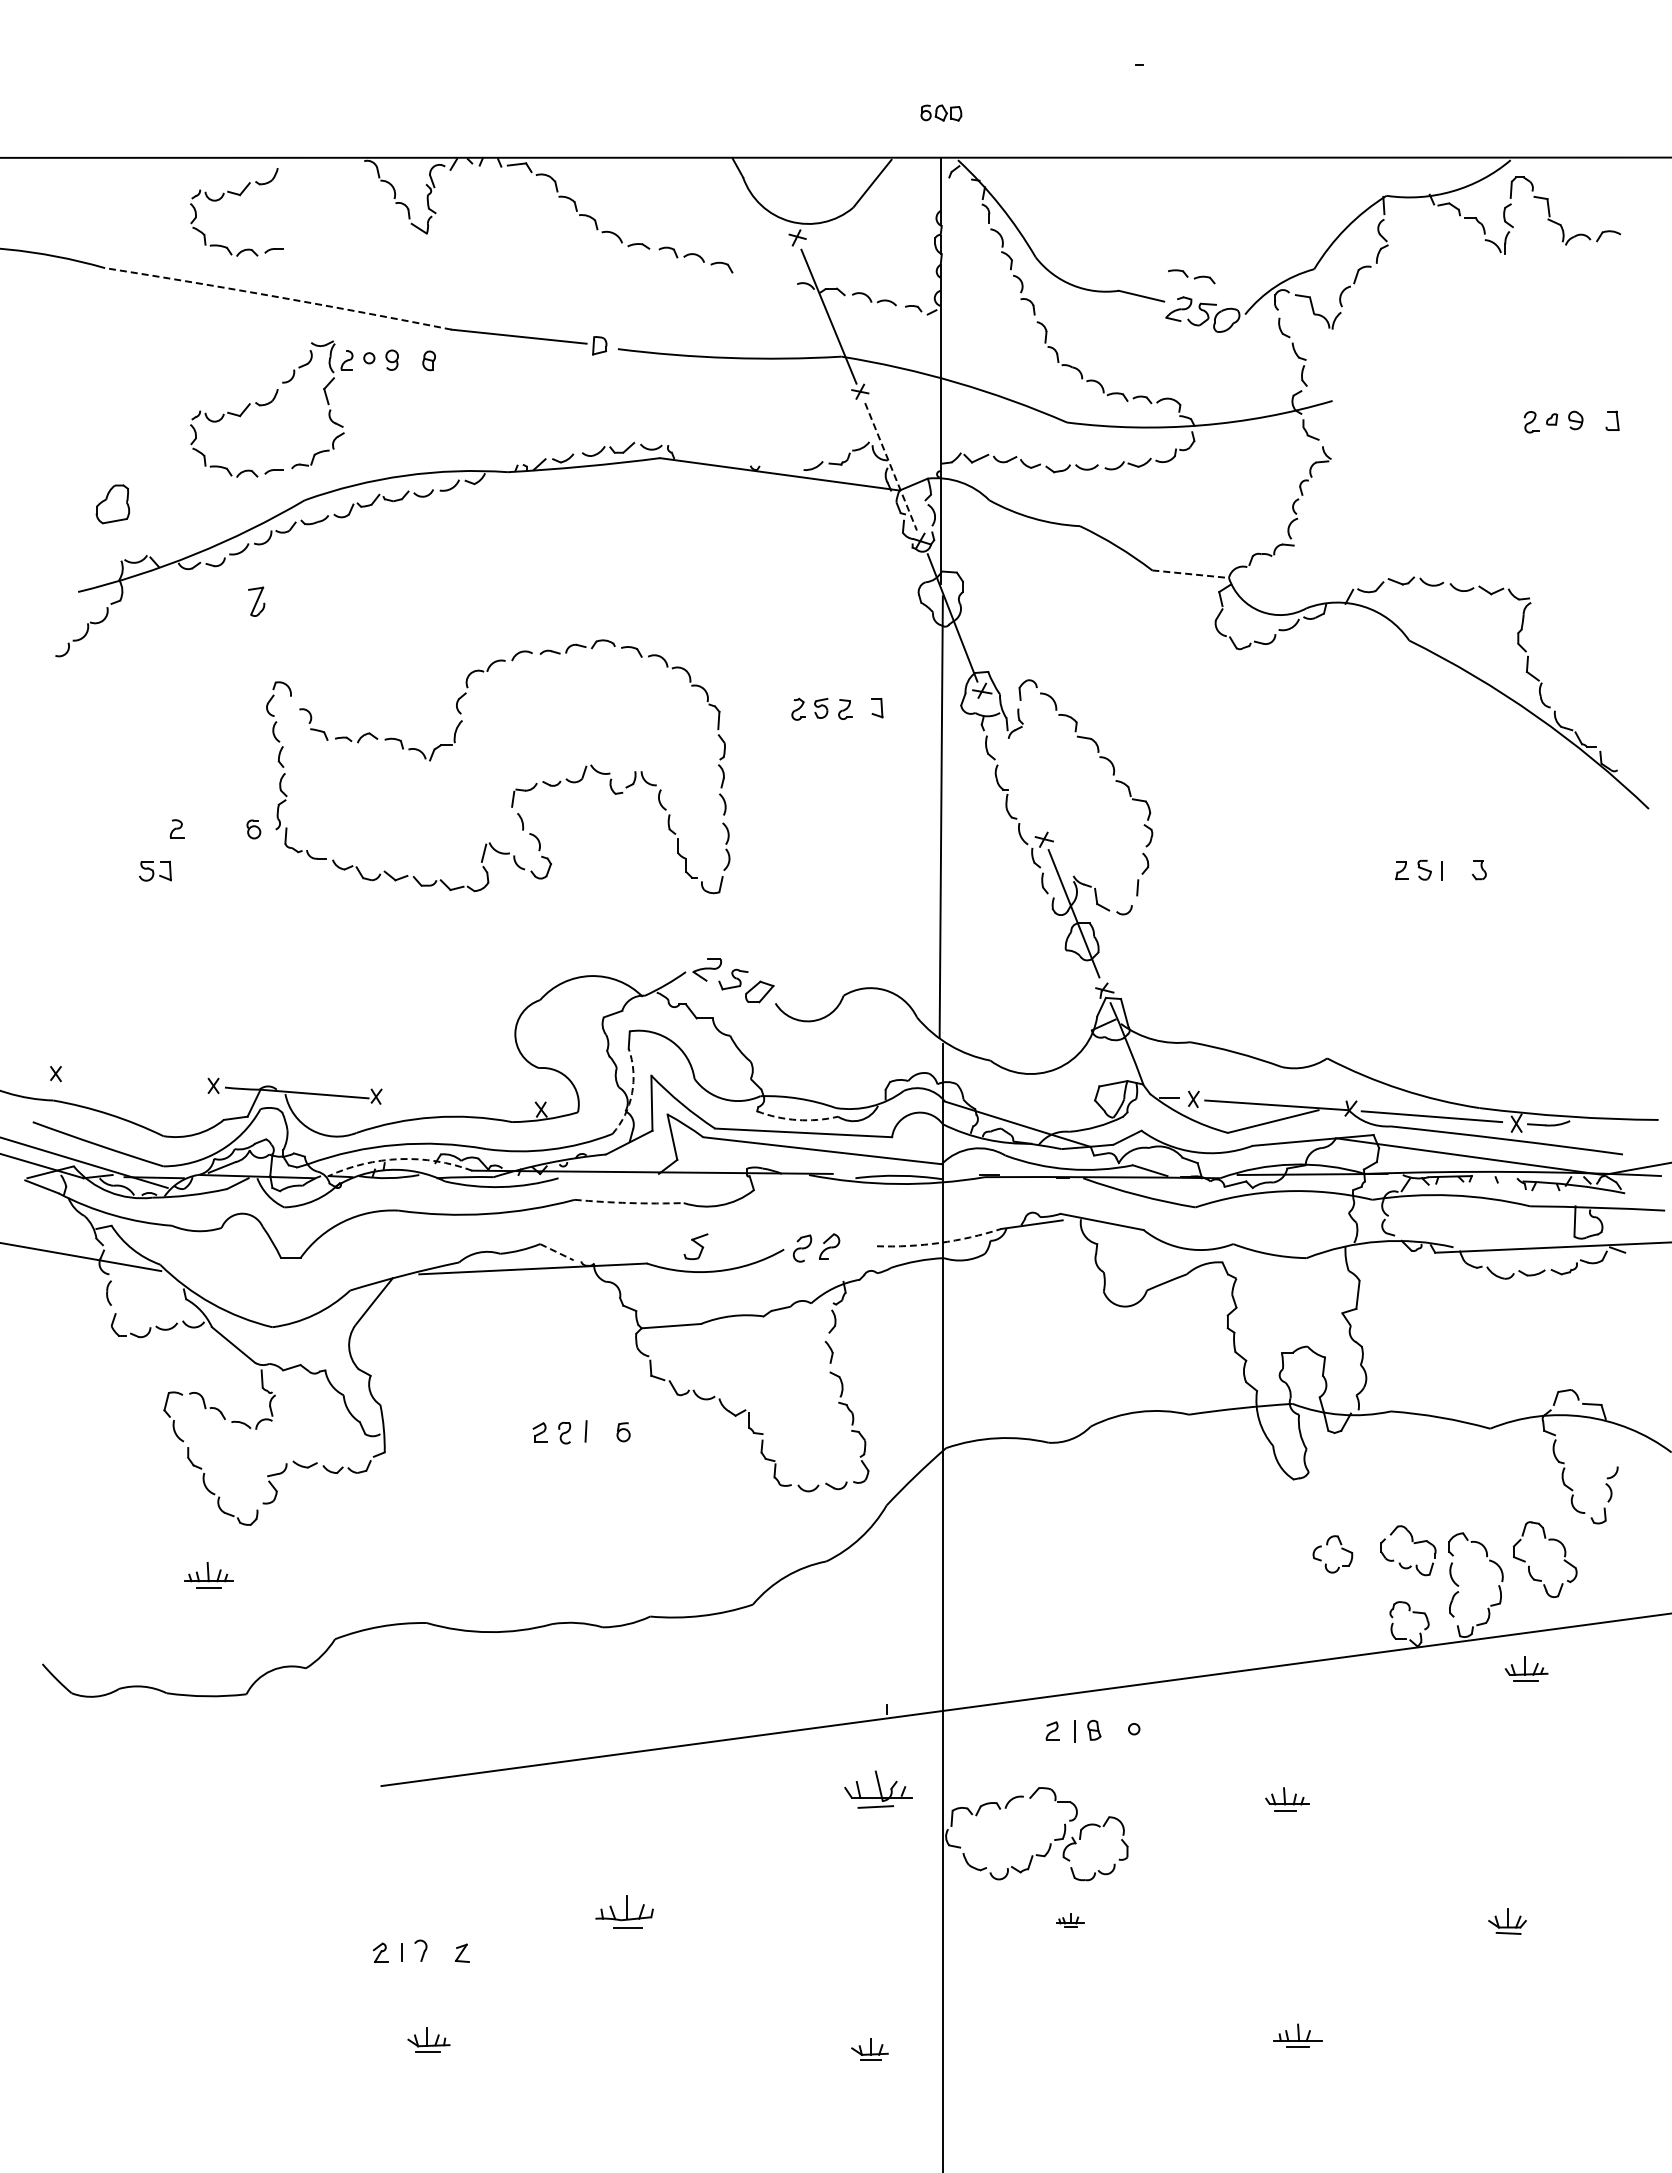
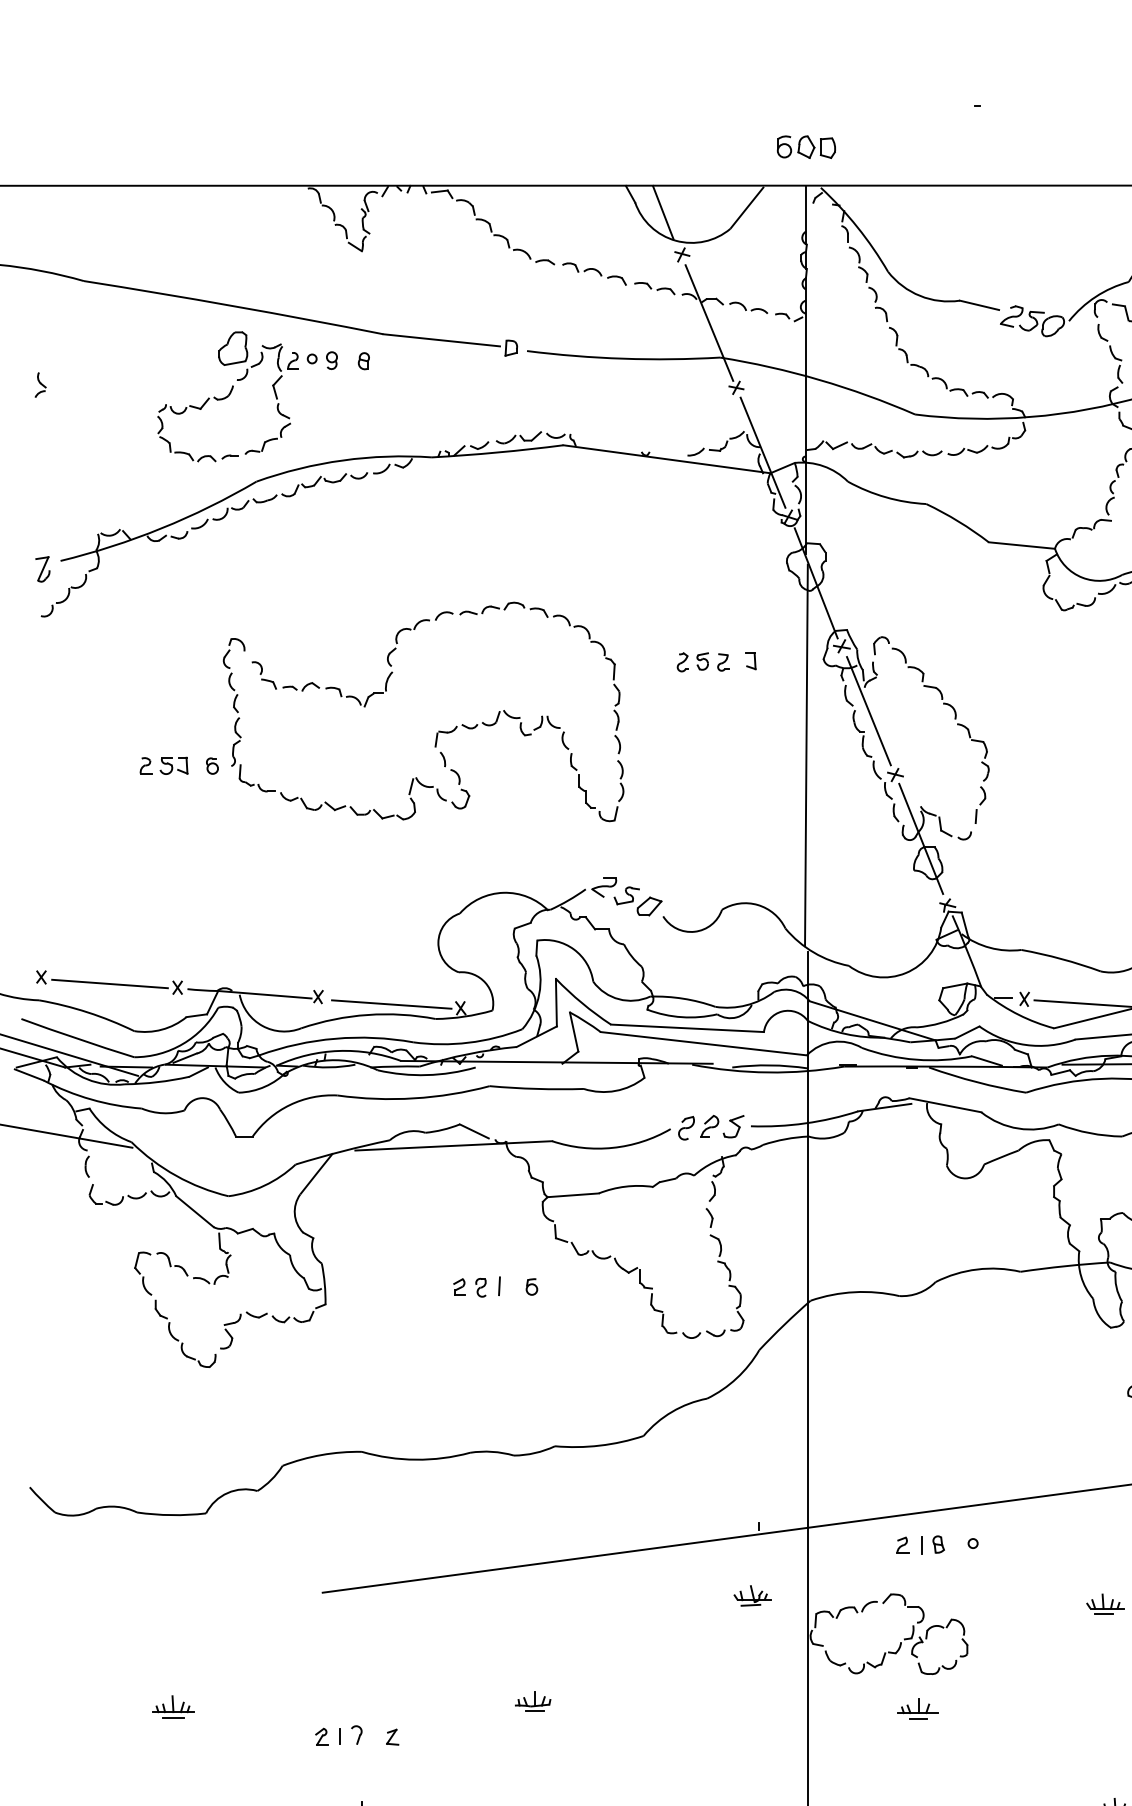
part: (941, 112) -> (806, 146), size x1.67
line: (775, 188) -> (663, 212), added
part: (240, 196) -> (200, 219), removed
part: (1191, 276) -> (654, 288), moved
arc: (278, 297) -> (233, 306), dashed -> solid
part: (54, 388) -> (40, 385), added
line: (891, 466) -> (763, 452), dashed -> solid
part: (112, 504) -> (232, 348), moved
line: (1190, 574) -> (1021, 545), dashed -> solid
part: (256, 601) -> (42, 569), moved
line: (1013, 765) -> (868, 710), added
part: (155, 870) -> (174, 765), moved
line: (135, 1081) -> (110, 983), added
arc: (632, 1093) -> (539, 994), dashed -> solid
line: (461, 1105) -> (391, 1004), added
arc: (797, 1120) -> (682, 1017), dashed -> solid
arc: (399, 1159) -> (338, 1051), dashed -> solid
arc: (629, 1203) -> (537, 1089), dashed -> solid
arc: (939, 1242) -> (804, 1123), dashed -> solid
part: (695, 1246) -> (733, 1126), moved
line: (556, 1252) -> (473, 1131), dashed -> solid
part: (208, 1575) -> (173, 1707), moved
part: (878, 1789) -> (752, 1595), size x0.62
part: (624, 1911) -> (532, 1701), size x0.71
part: (1070, 1920) -> (918, 1708), size x1.67

